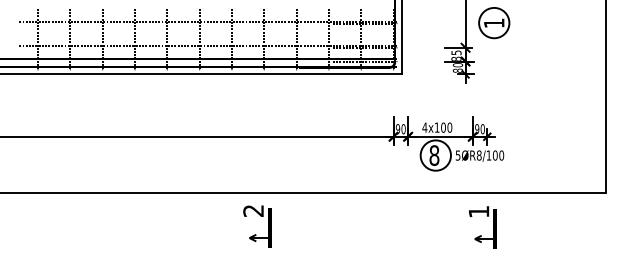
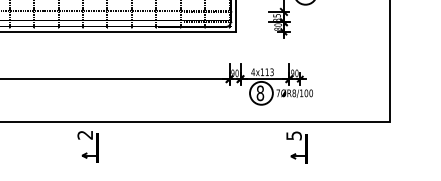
text: (446, 127) -> (269, 72), 4x100 -> 4x113
text: (457, 155) -> (277, 93), 5ØR8/100 -> 7ØR8/100
text: (479, 211) -> (294, 135), 1 -> 5
part: (256, 234) -> (87, 152), moved

